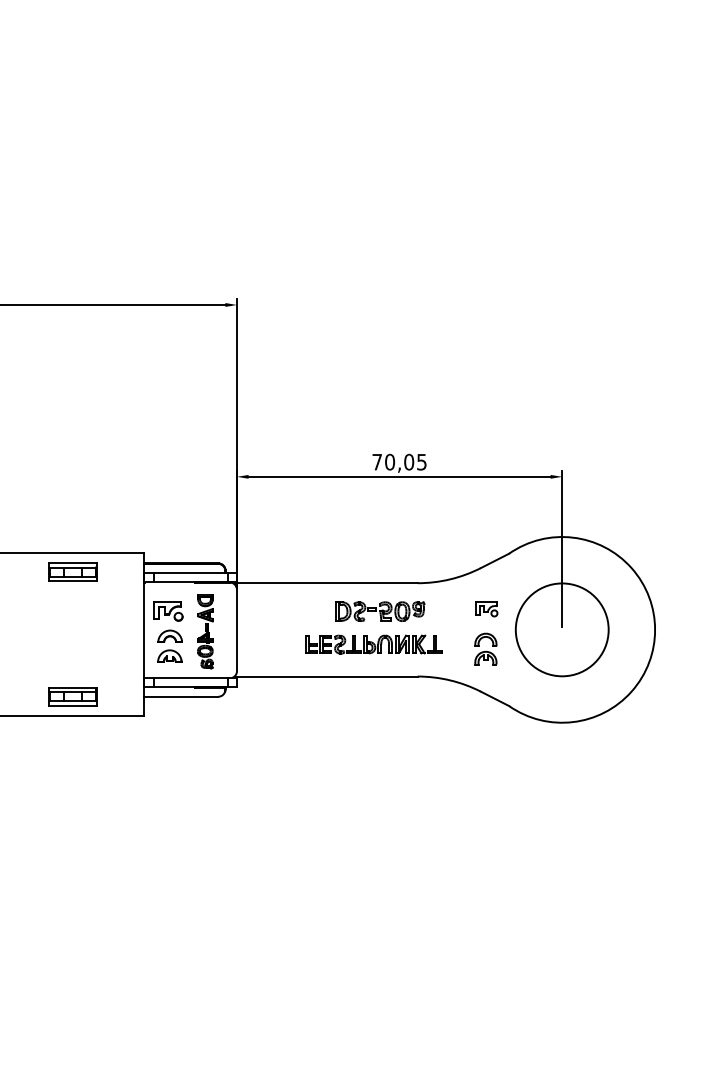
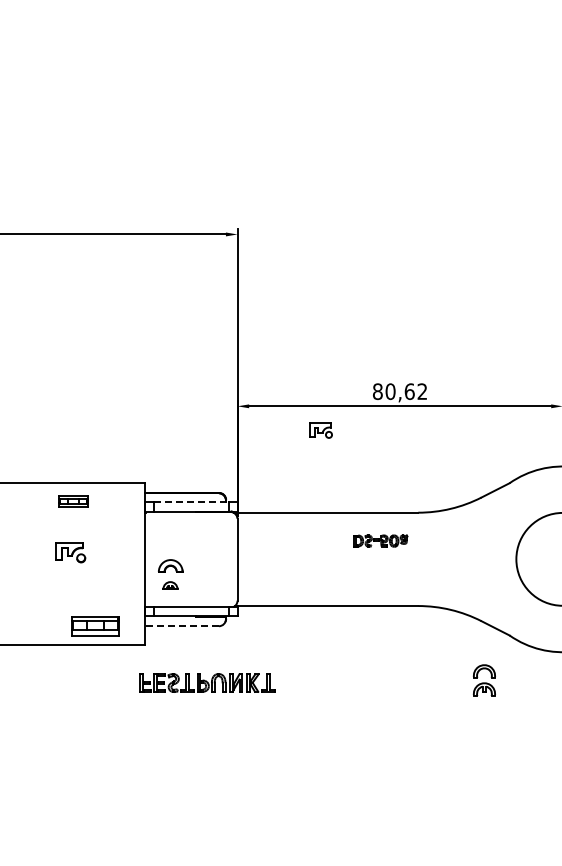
text: (399, 461) -> (400, 390), 70,05 -> 80,62
part: (72, 571) -> (73, 500), size x0.6
line: (191, 572) -> (192, 501), solid -> dashed
part: (486, 609) -> (321, 430), moved
part: (168, 611) -> (71, 552), moved
part: (380, 611) -> (381, 540), size x0.6
part: (205, 631) -> (206, 560), removed
part: (373, 644) -> (207, 682), moved
part: (485, 648) -> (484, 679), moved
part: (169, 655) -> (170, 584), size x0.6
part: (72, 696) -> (95, 625), moved
line: (180, 696) -> (181, 625), solid -> dashed

